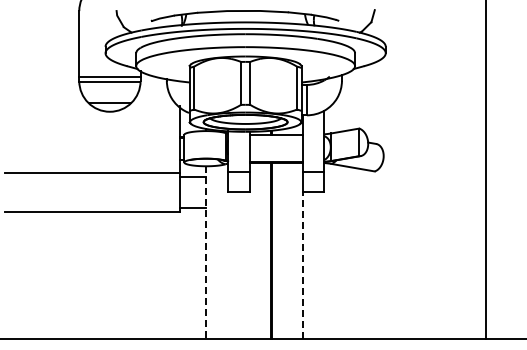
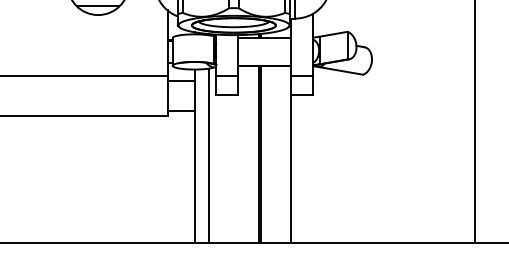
line: (206, 252) -> (194, 155), dashed -> solid
line: (220, 252) -> (208, 155), added
line: (302, 265) -> (290, 168), dashed -> solid

